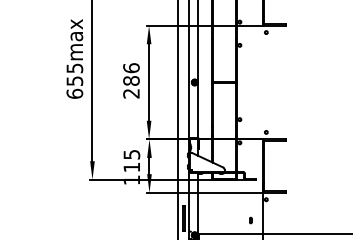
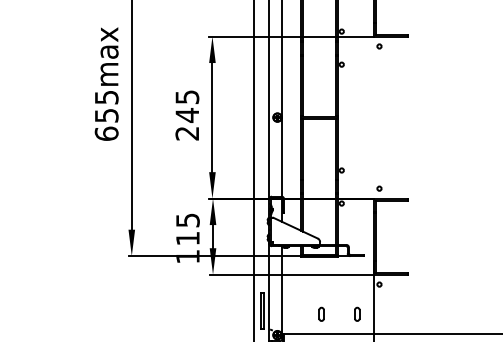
text: (131, 74) -> (187, 106), 286 -> 245
part: (225, 220) -> (321, 313), added
part: (250, 220) -> (357, 313), size x1.67

